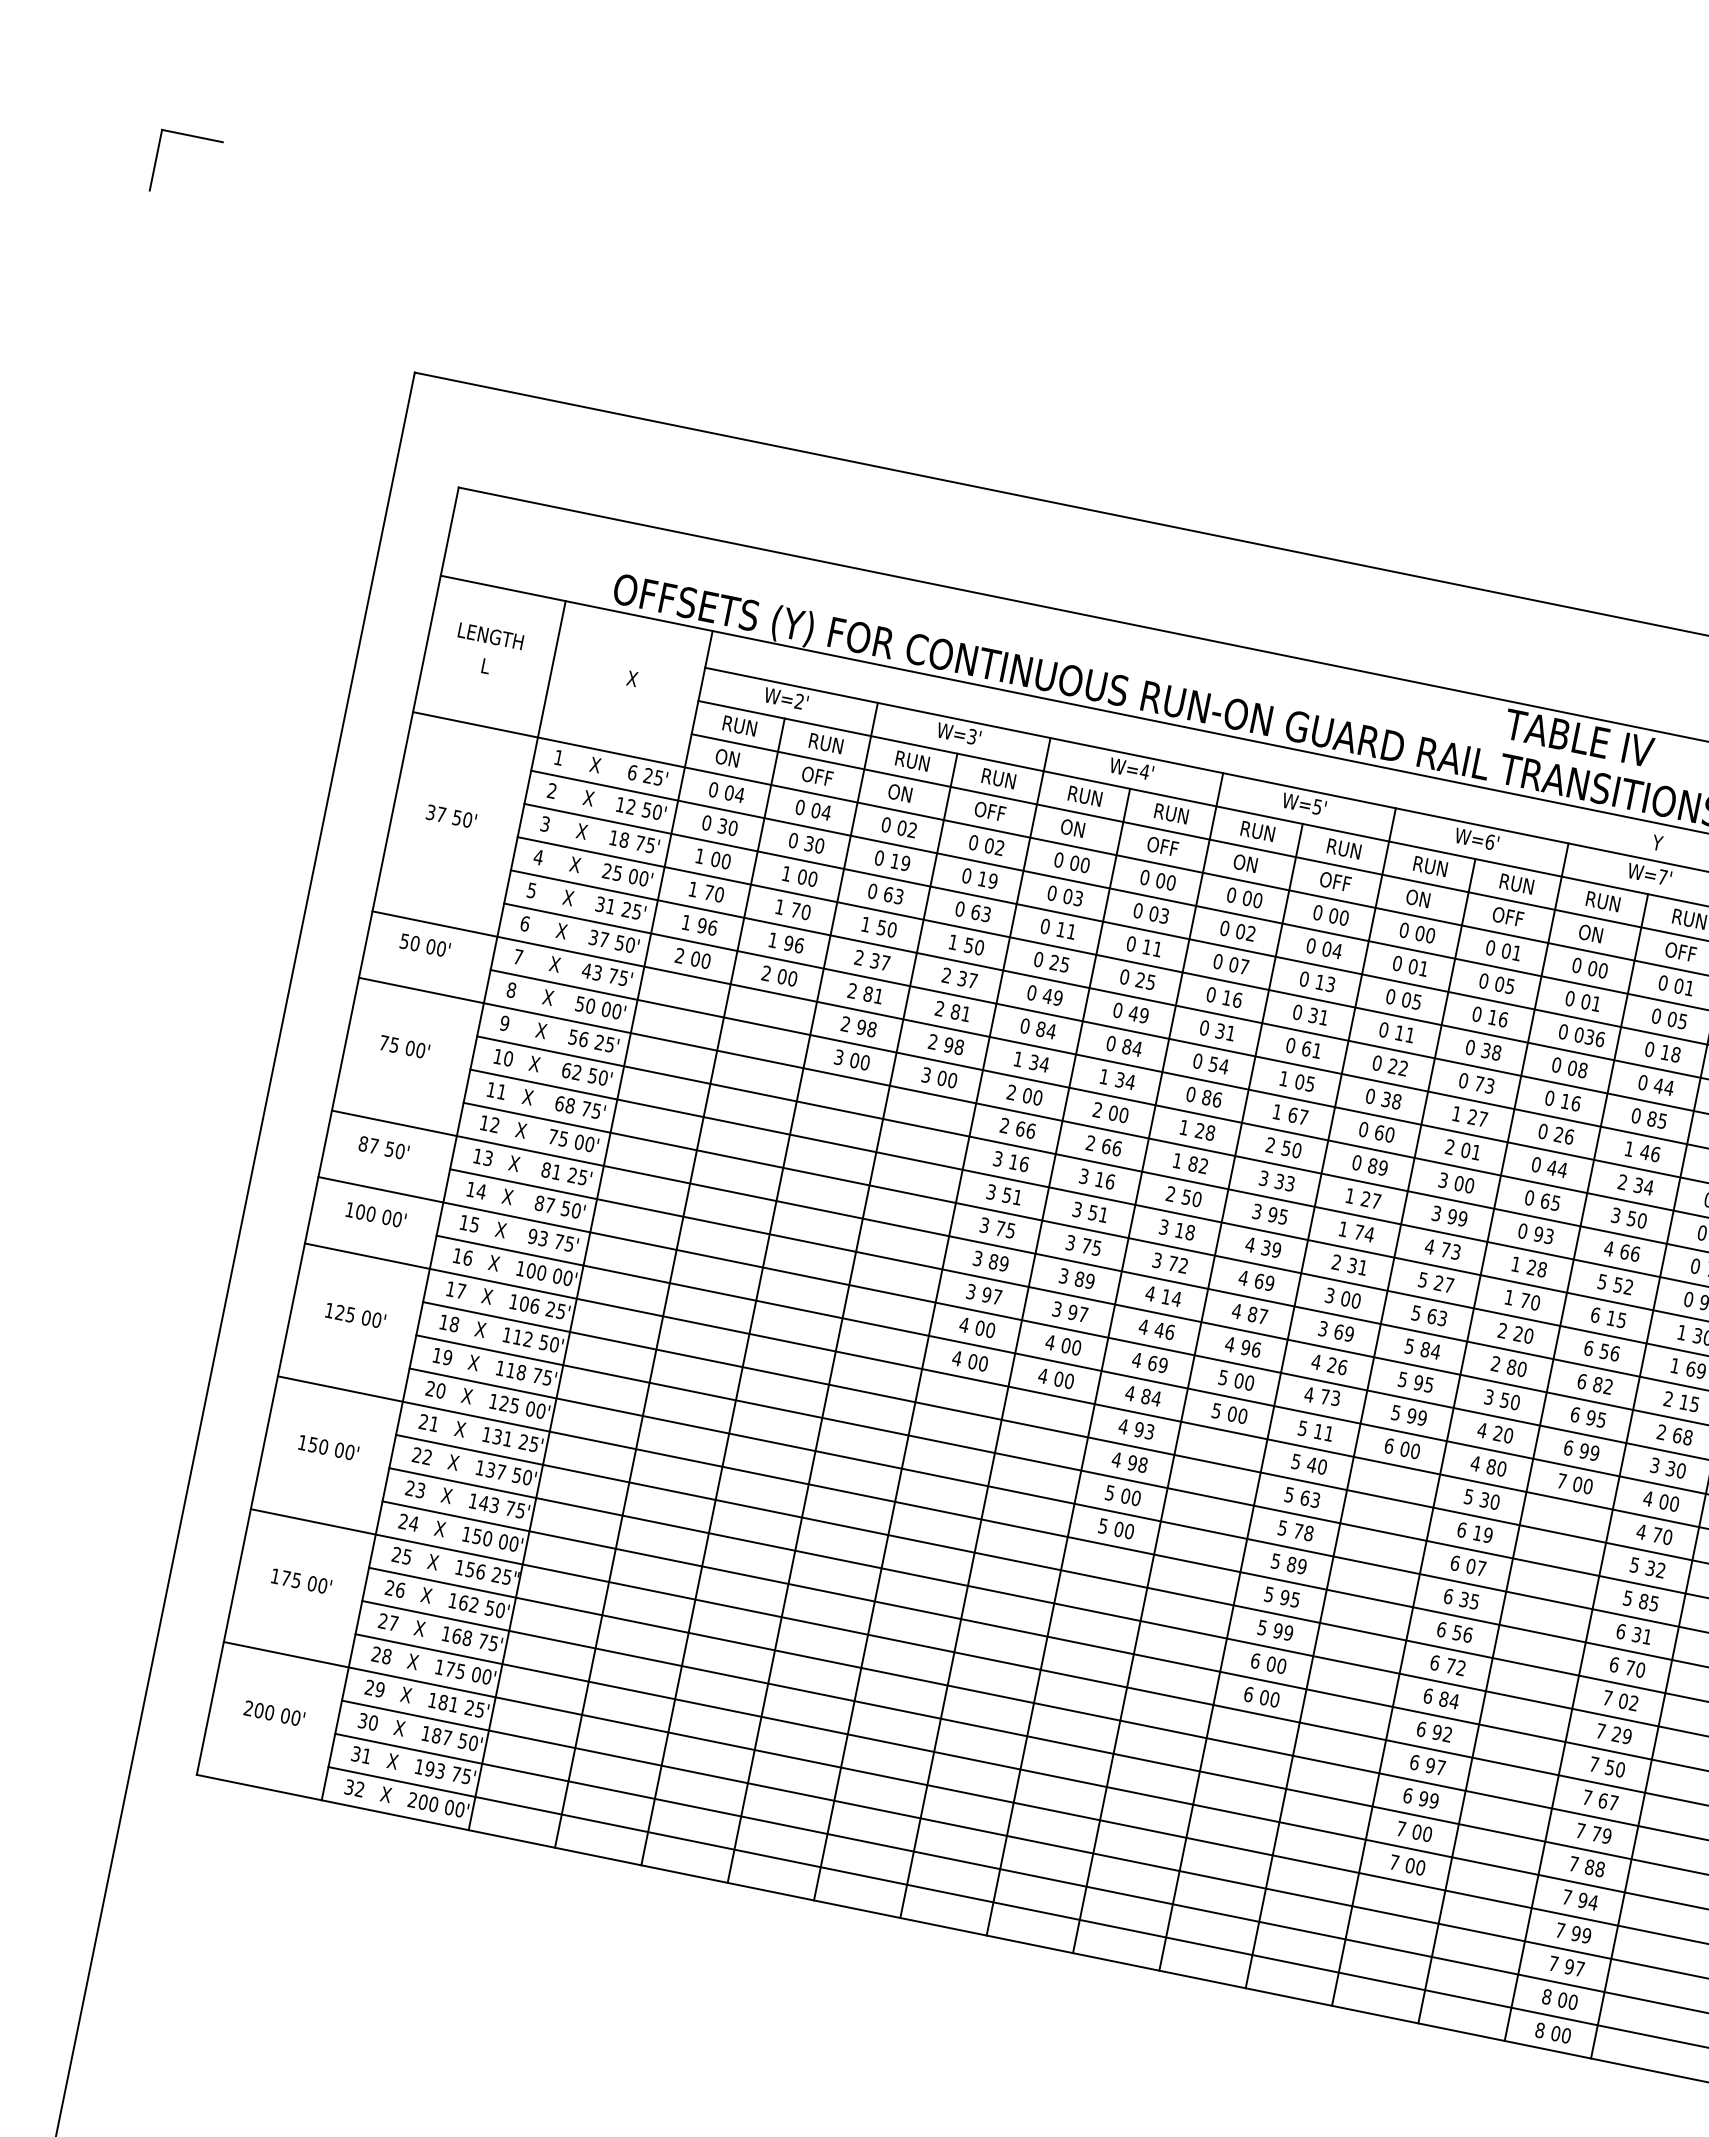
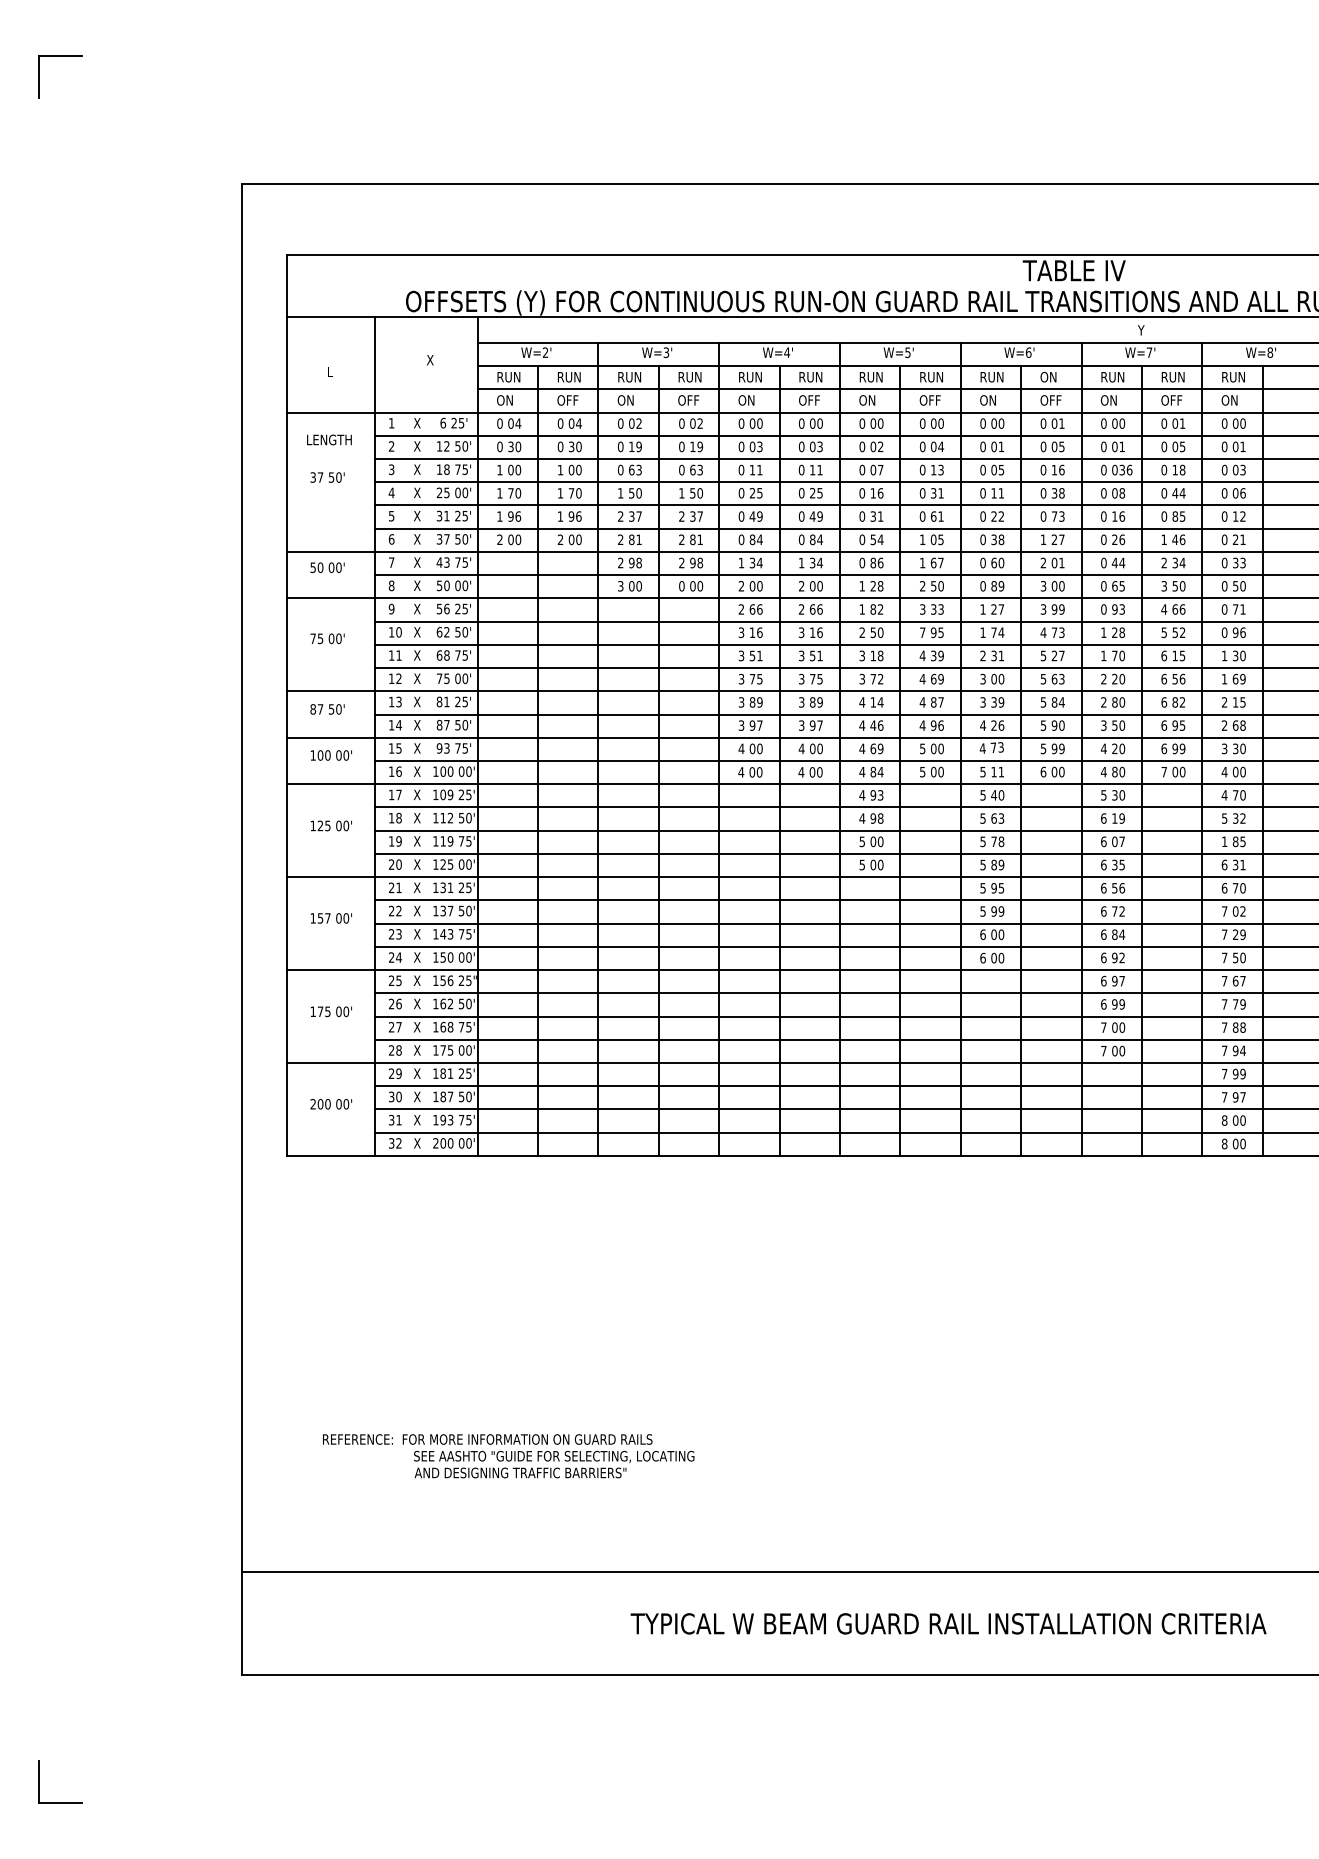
text: (491, 635) -> (329, 439), moved
text: (1515, 882) -> (1051, 376), RUN -> ON
text: (925, 1075) -> (681, 586), 3 -> 0
text: (1256, 1211) -> (922, 632), 3 -> 7
text: (534, 1305) -> (450, 794), 106 -> 109
text: (1338, 1331) -> (993, 702), 69 -> 39
text: (521, 1372) -> (450, 841), 118 -> 119
text: (1428, 1384) -> (1061, 725), 95 -> 90
text: (323, 1447) -> (327, 918), 150 -> 157
text: (1627, 1597) -> (1224, 841), 5 -> 1

